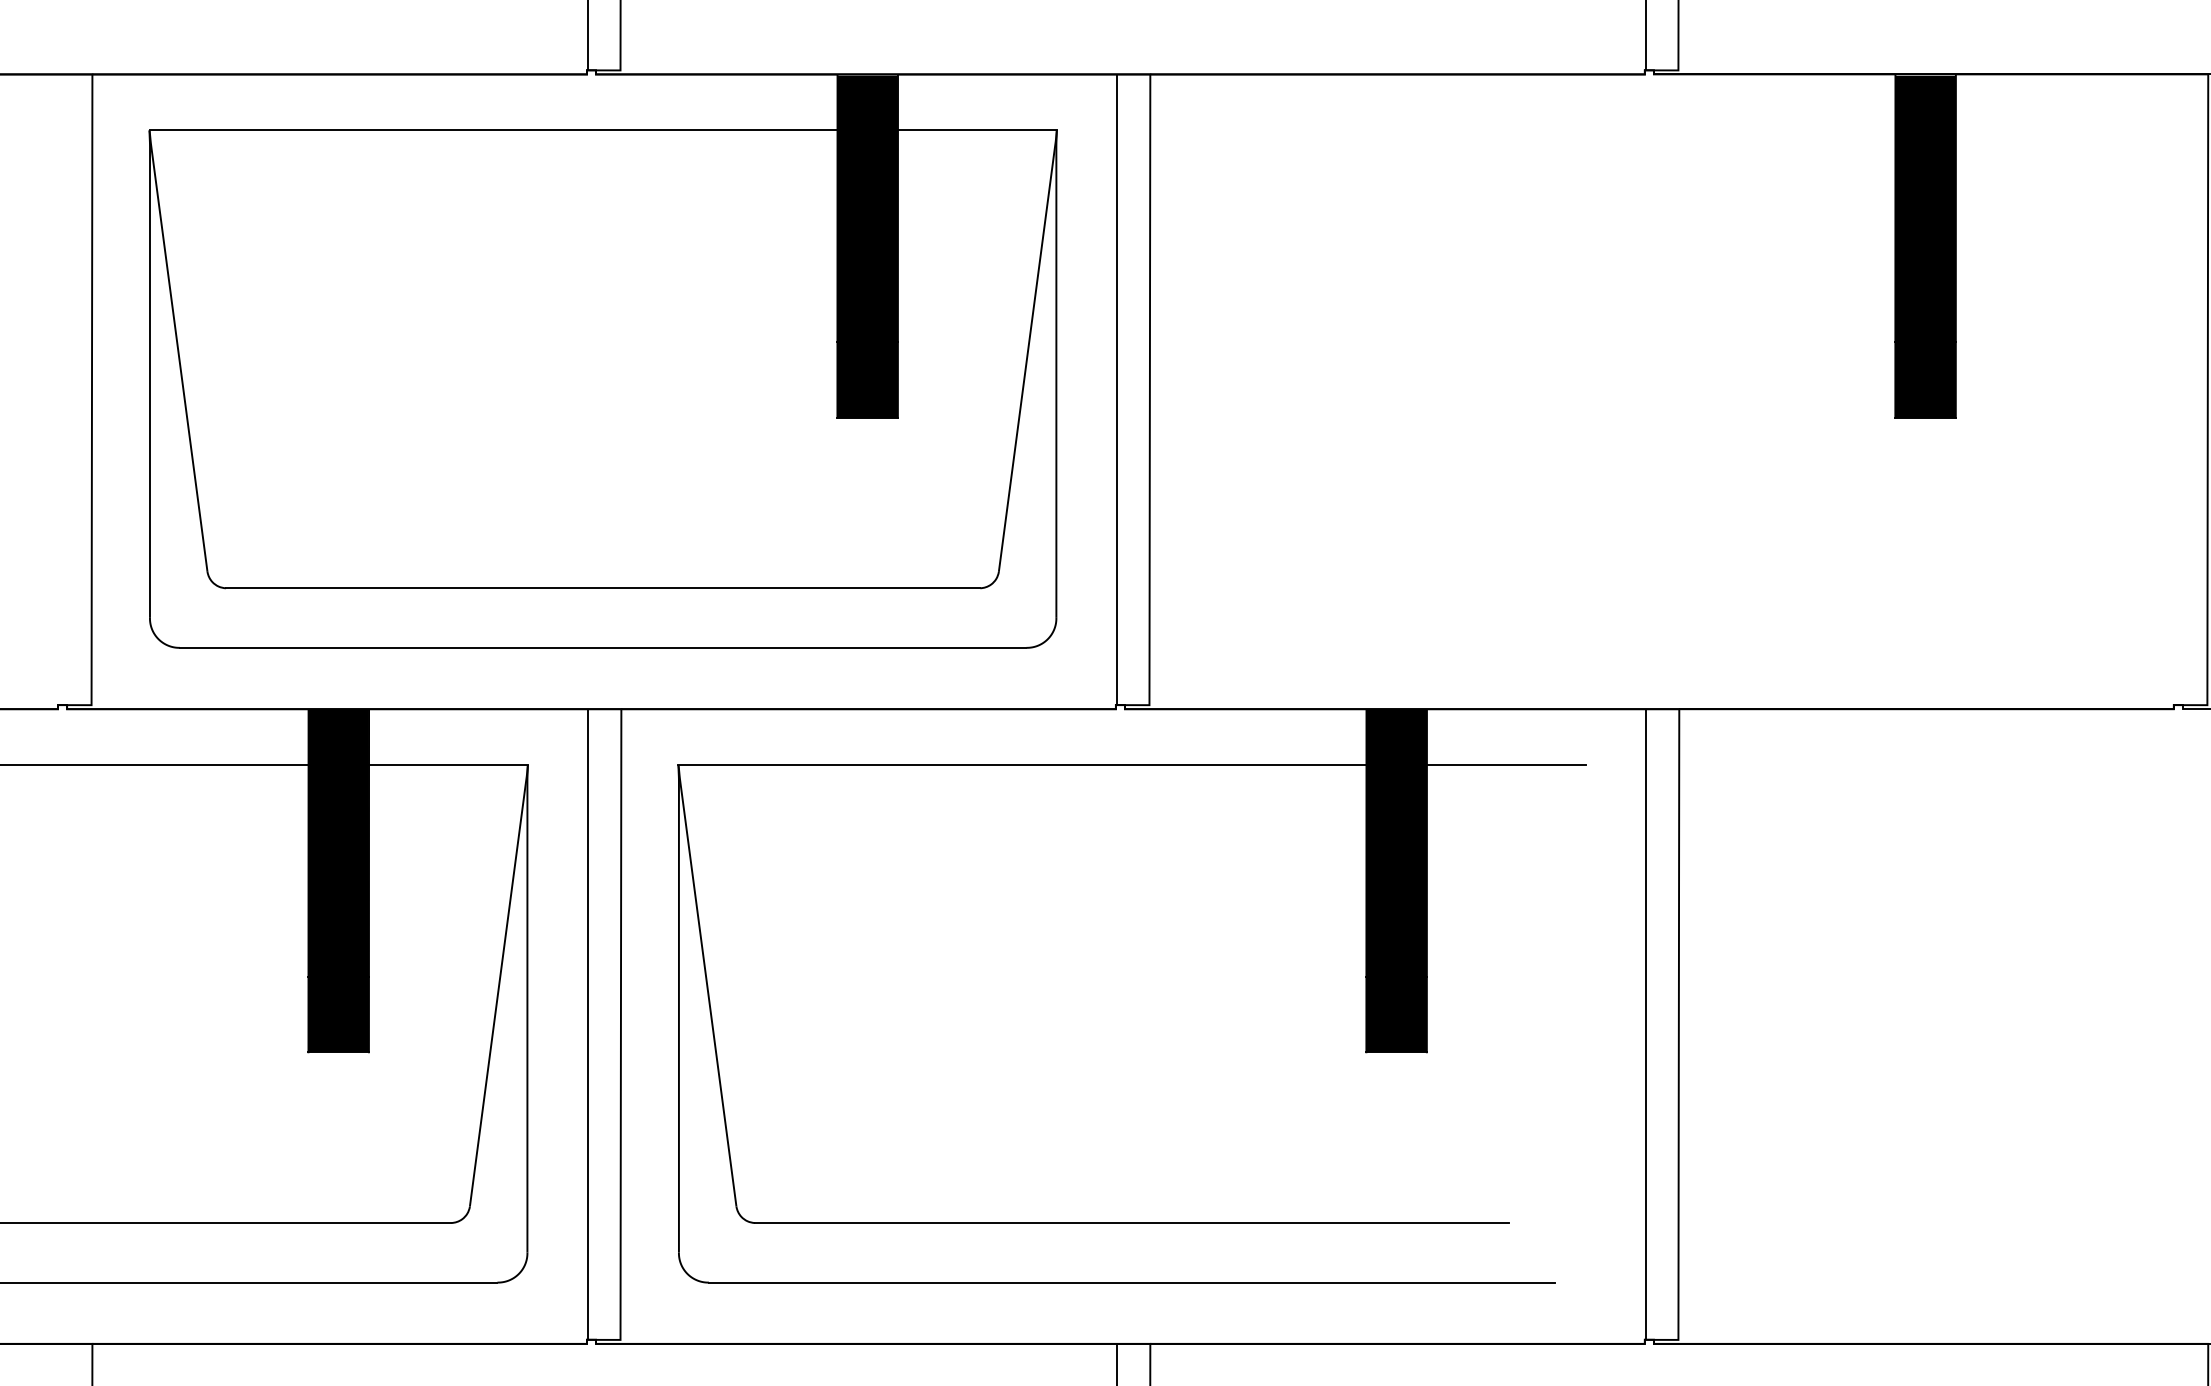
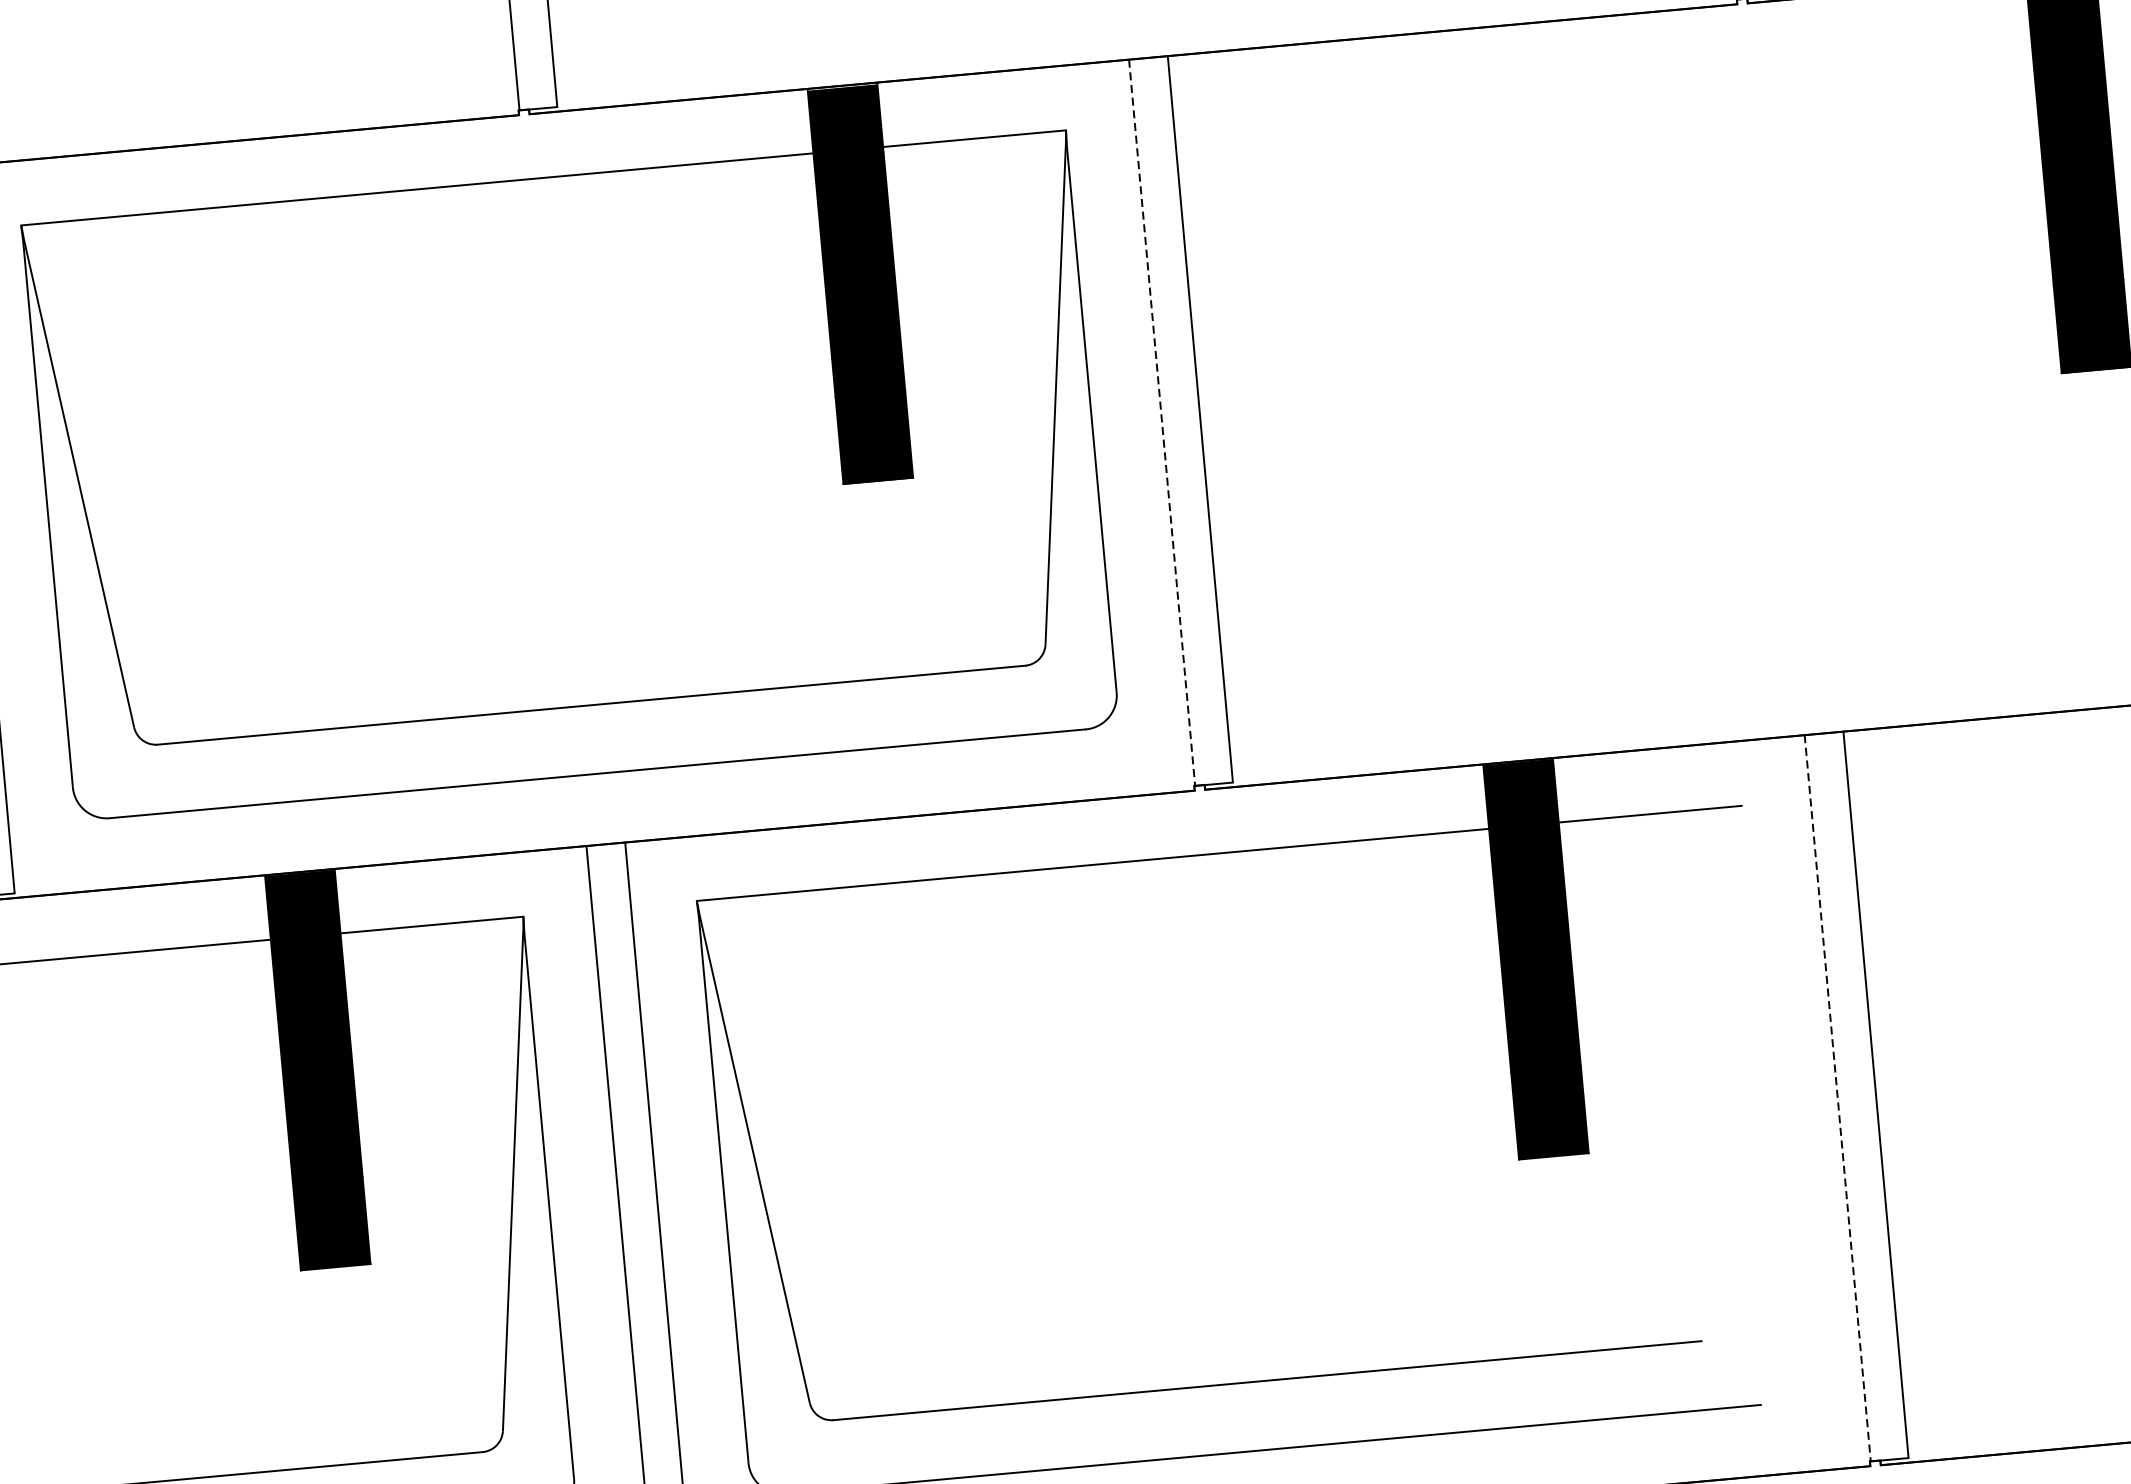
line: (1116, 390) -> (1161, 423), solid -> dashed
line: (1645, 1025) -> (1837, 1099), solid -> dashed

